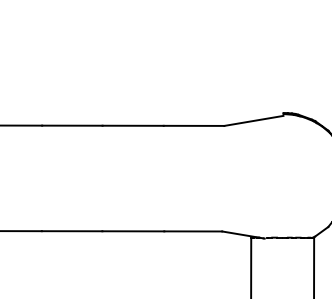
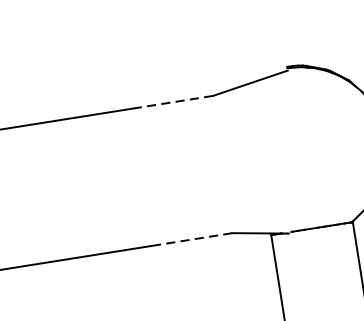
line: (193, 125) -> (173, 101), solid -> dashed
line: (193, 231) -> (195, 239), solid -> dashed

